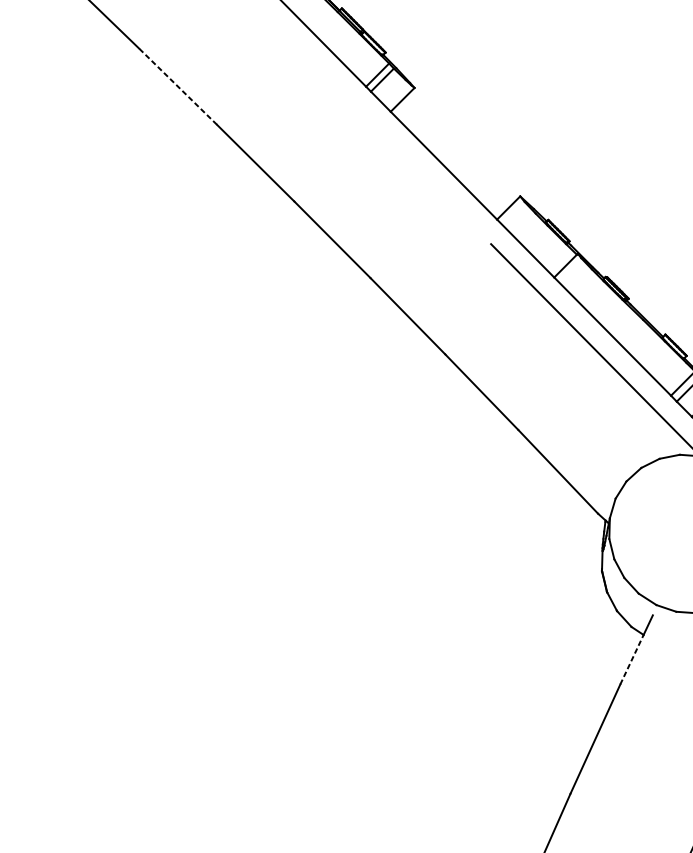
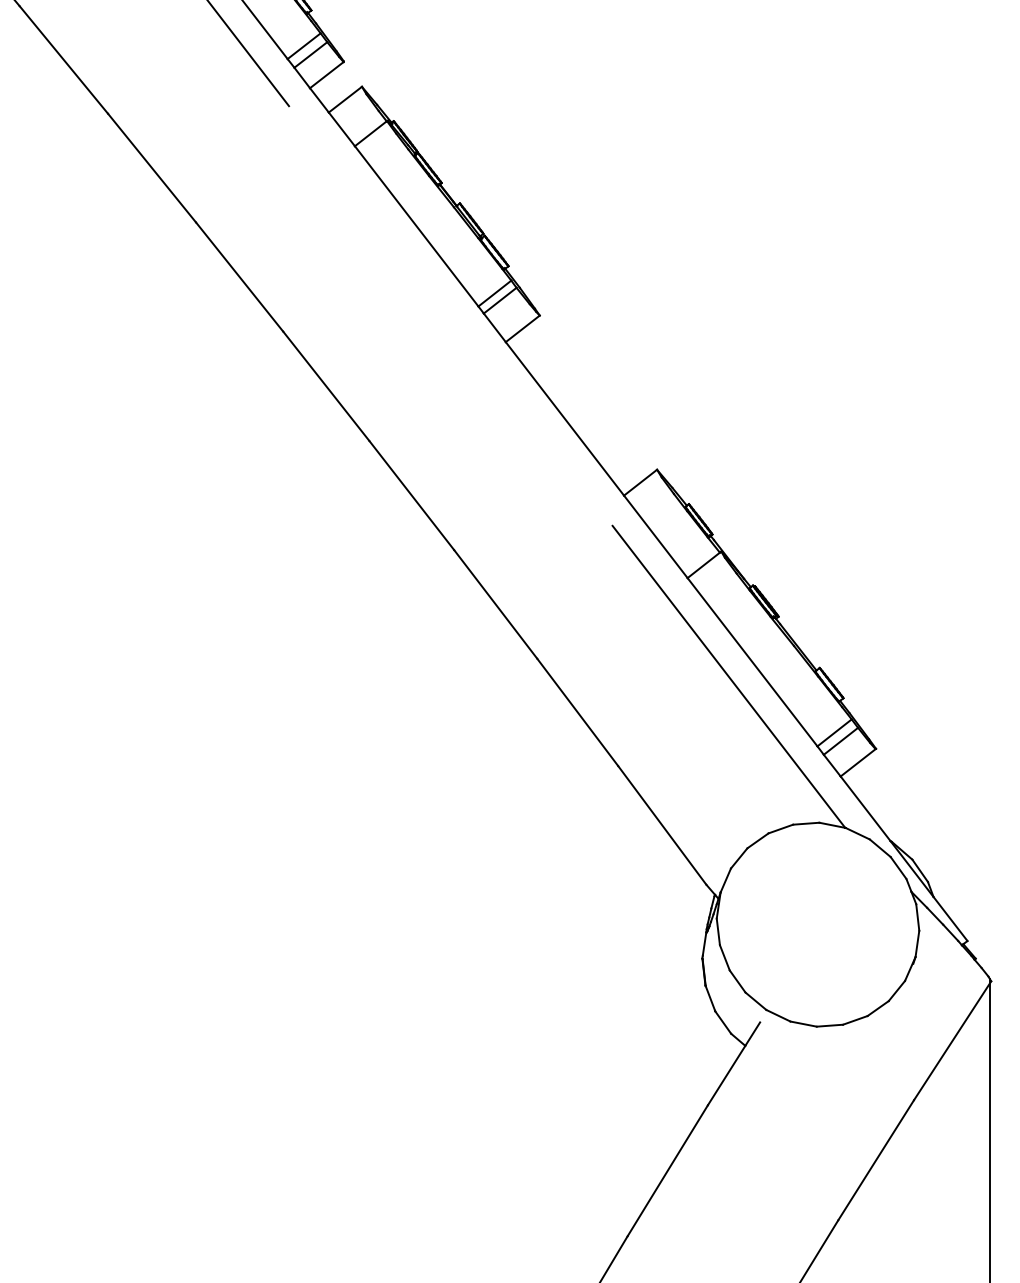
line: (177, 86) -> (239, 277), dashed -> solid
line: (631, 659) -> (726, 1075), dashed -> solid

